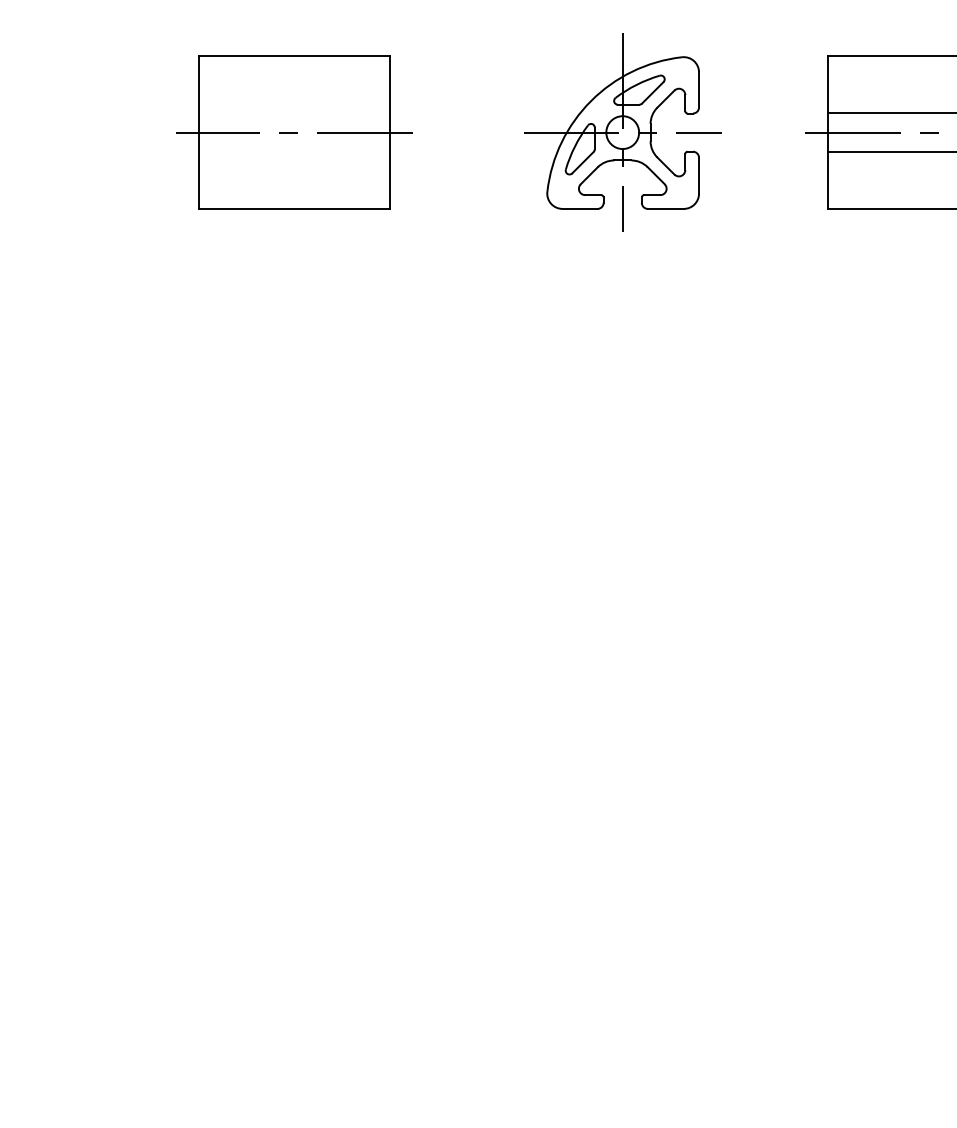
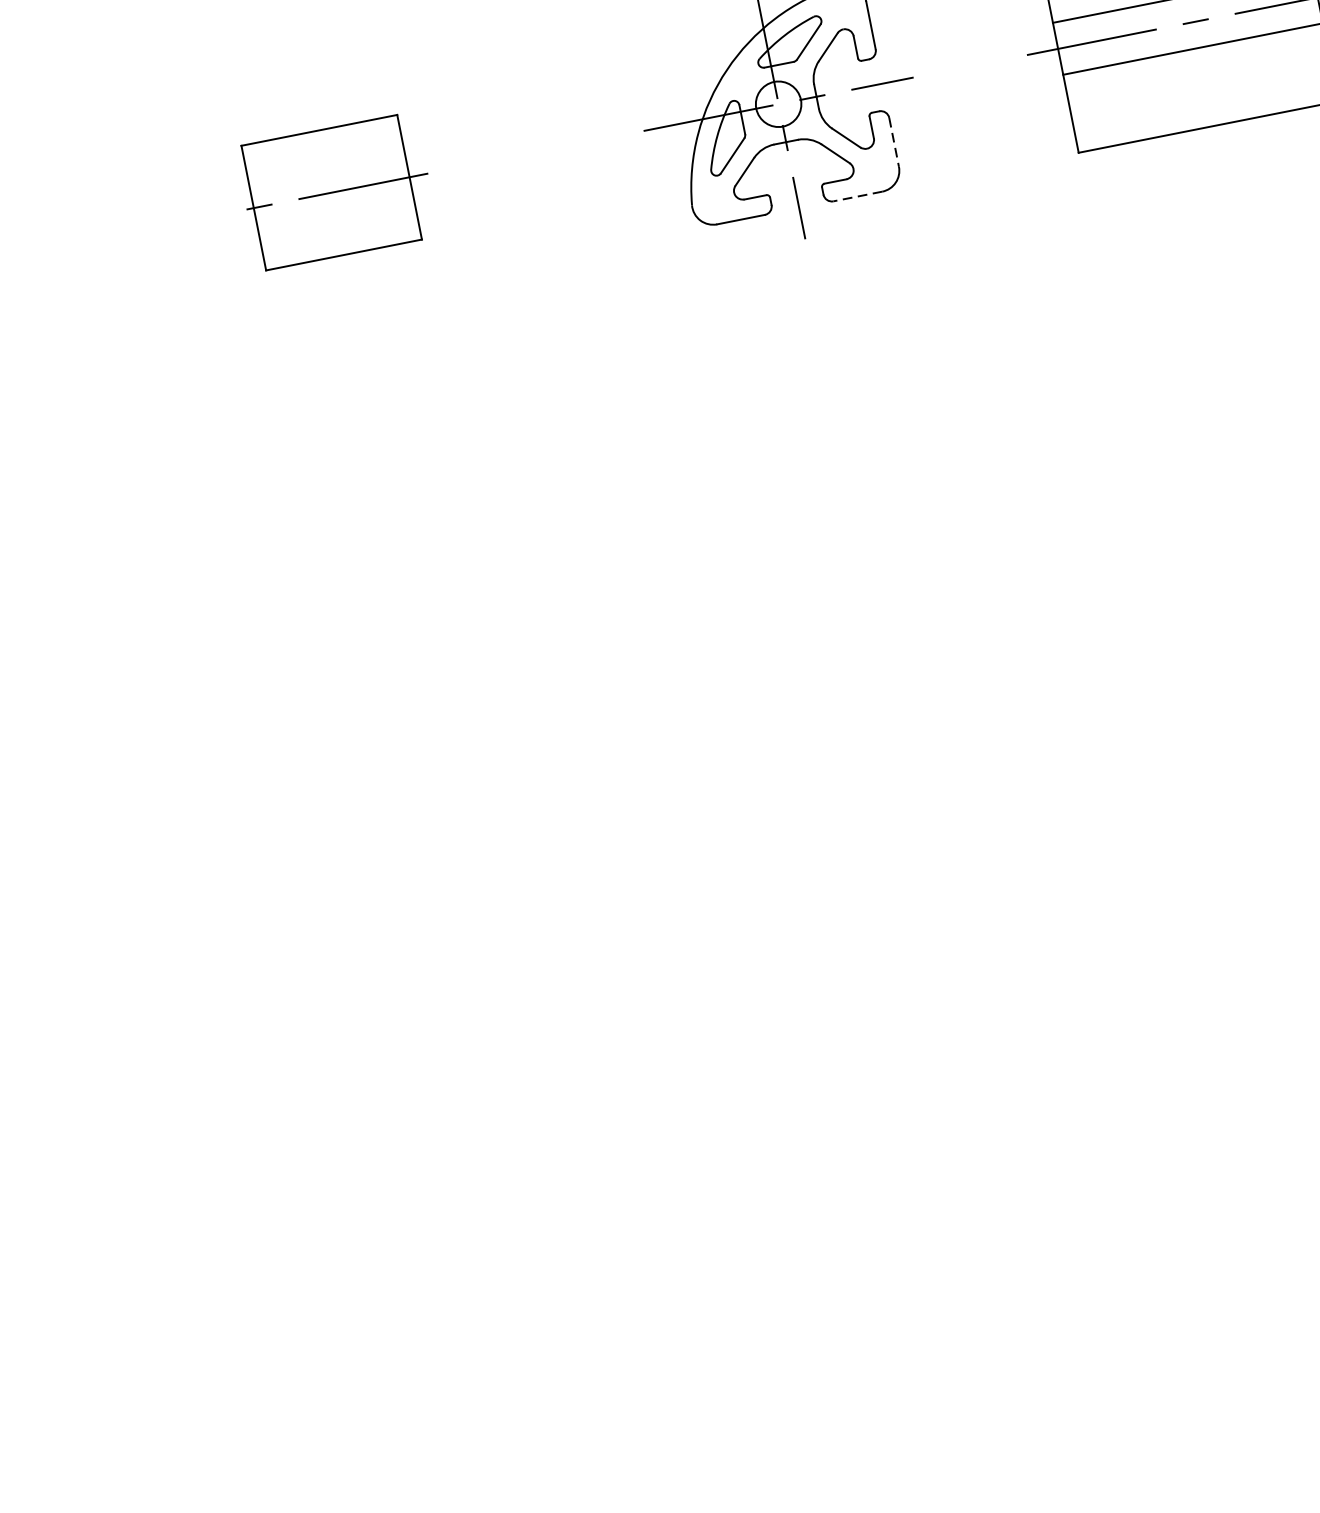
part: (294, 132) -> (331, 192), size x0.6
line: (699, 175) -> (894, 141), solid -> dashed
line: (665, 208) -> (857, 196), solid -> dashed

